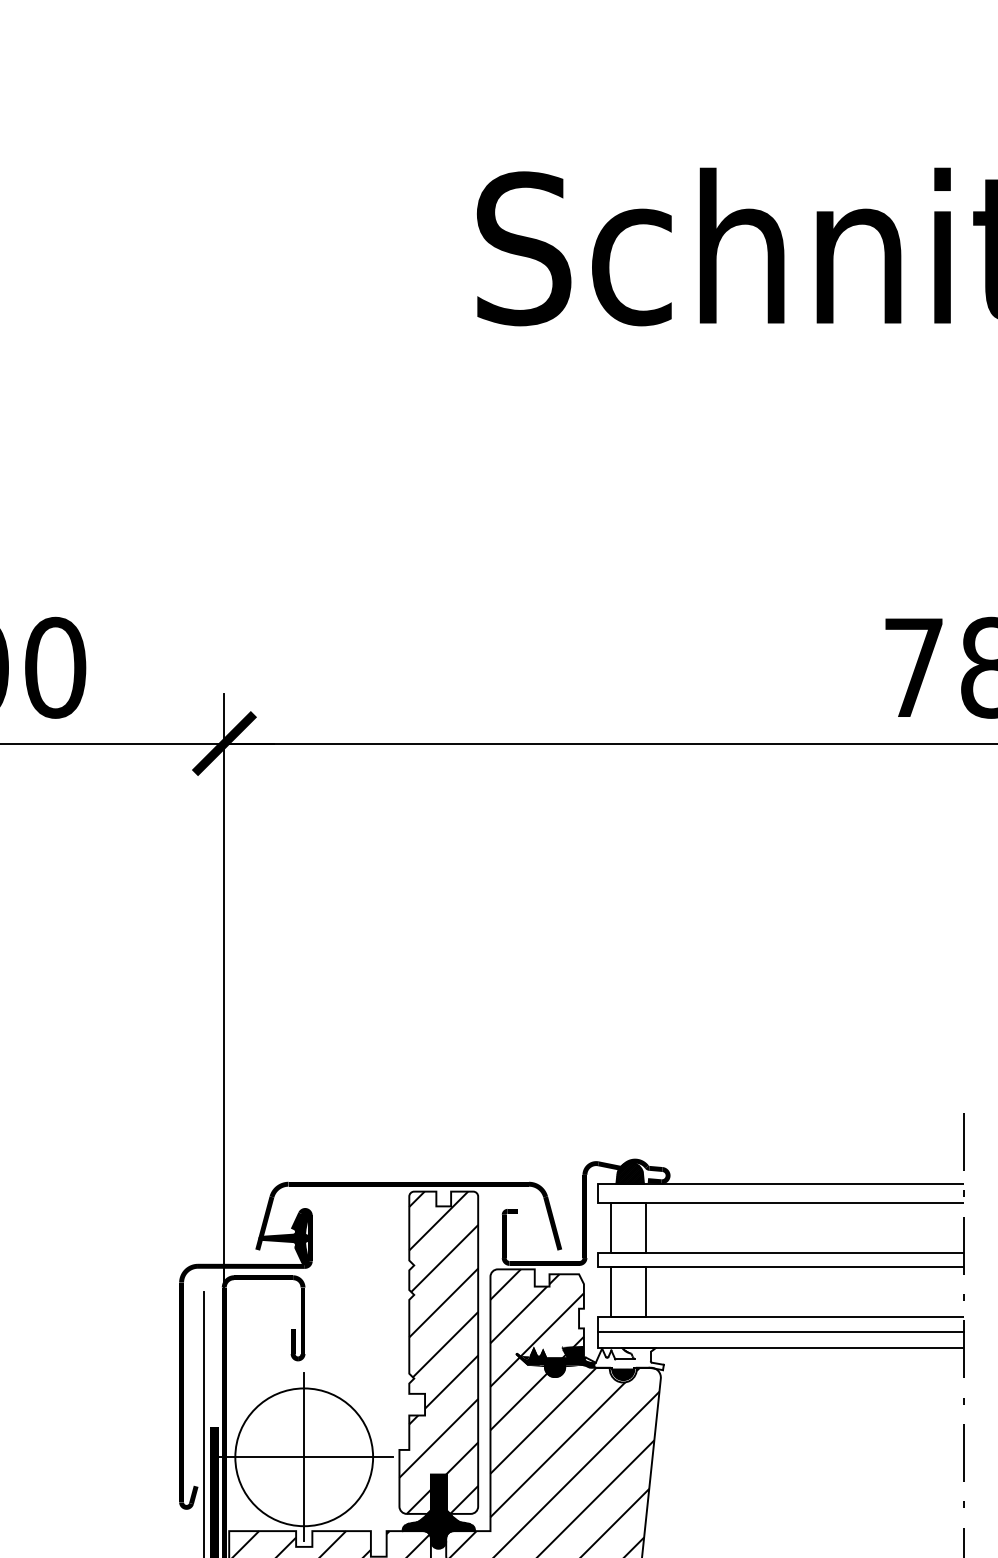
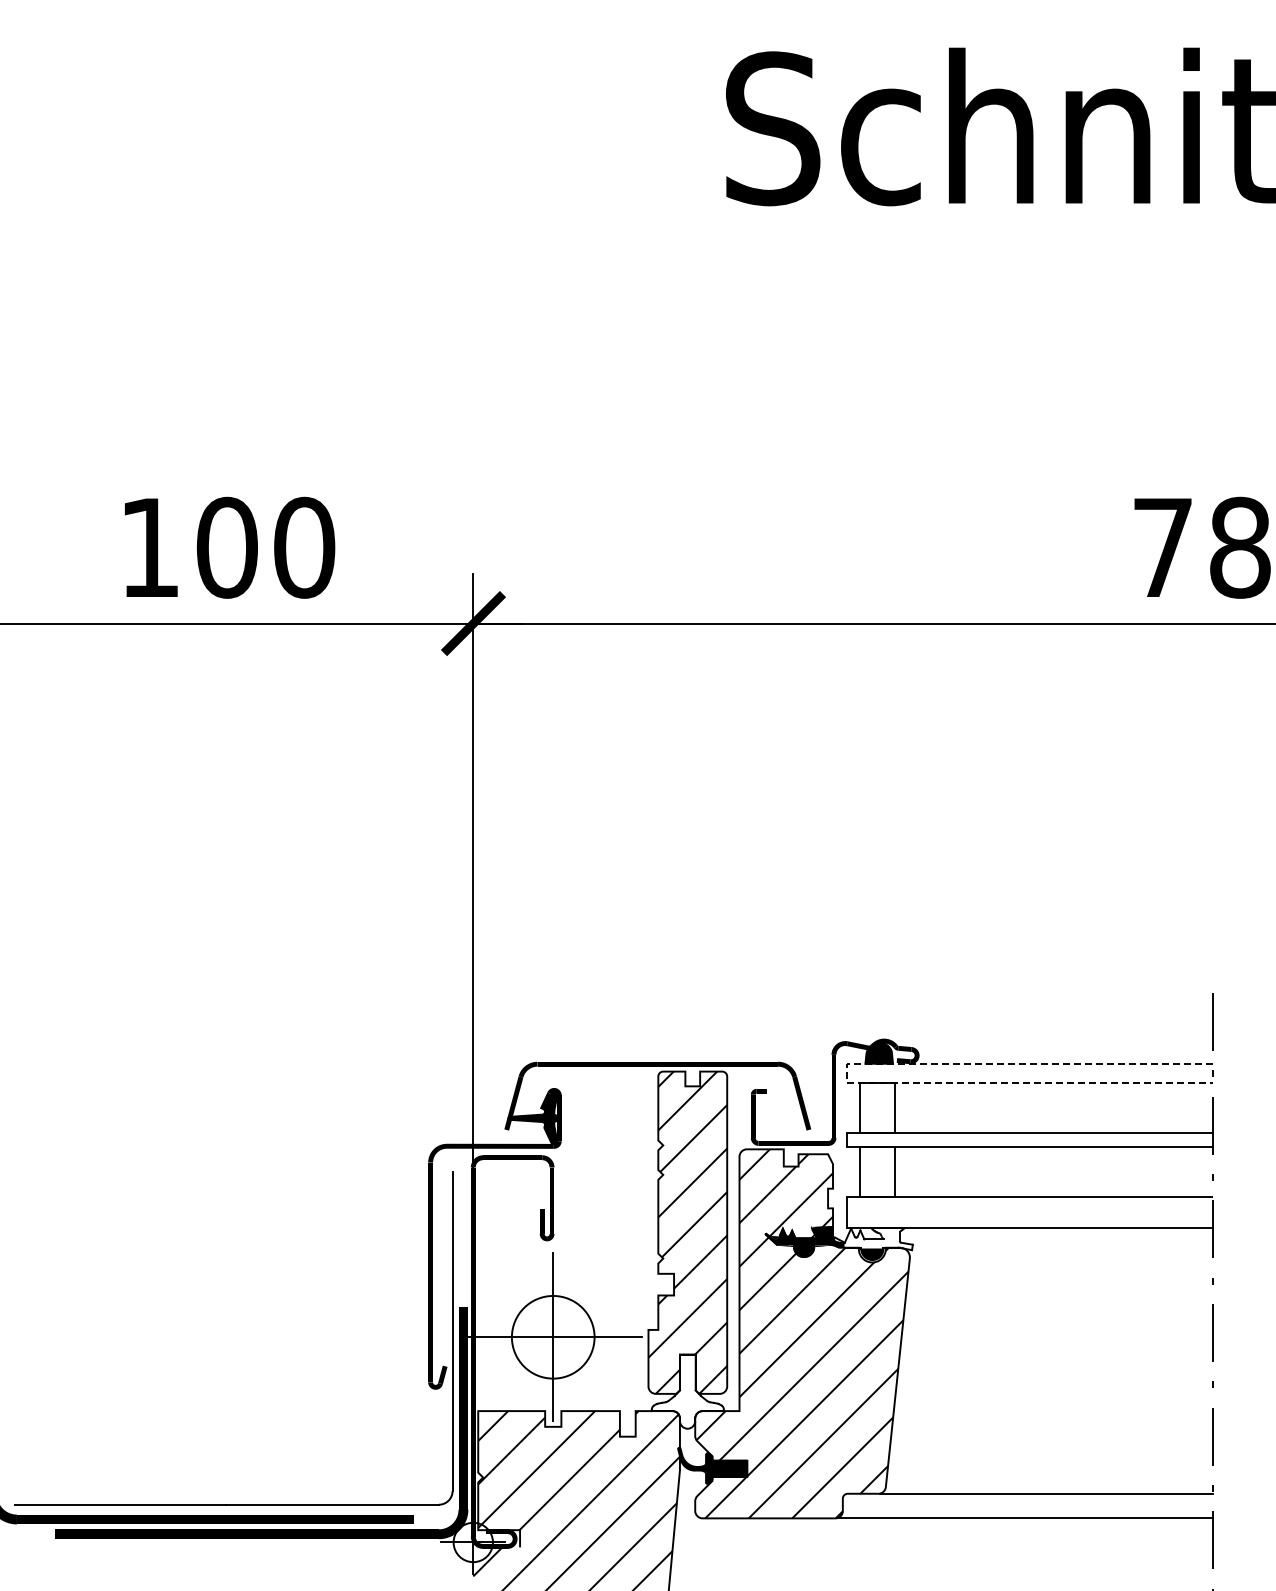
line: (598, 1193) -> (847, 1073), solid -> dashed
line: (780, 1332) -> (1029, 1212), removed
circle: (304, 1457) -> (553, 1337), size x0.6
fill: (438, 1511) -> (687, 1391), removed

